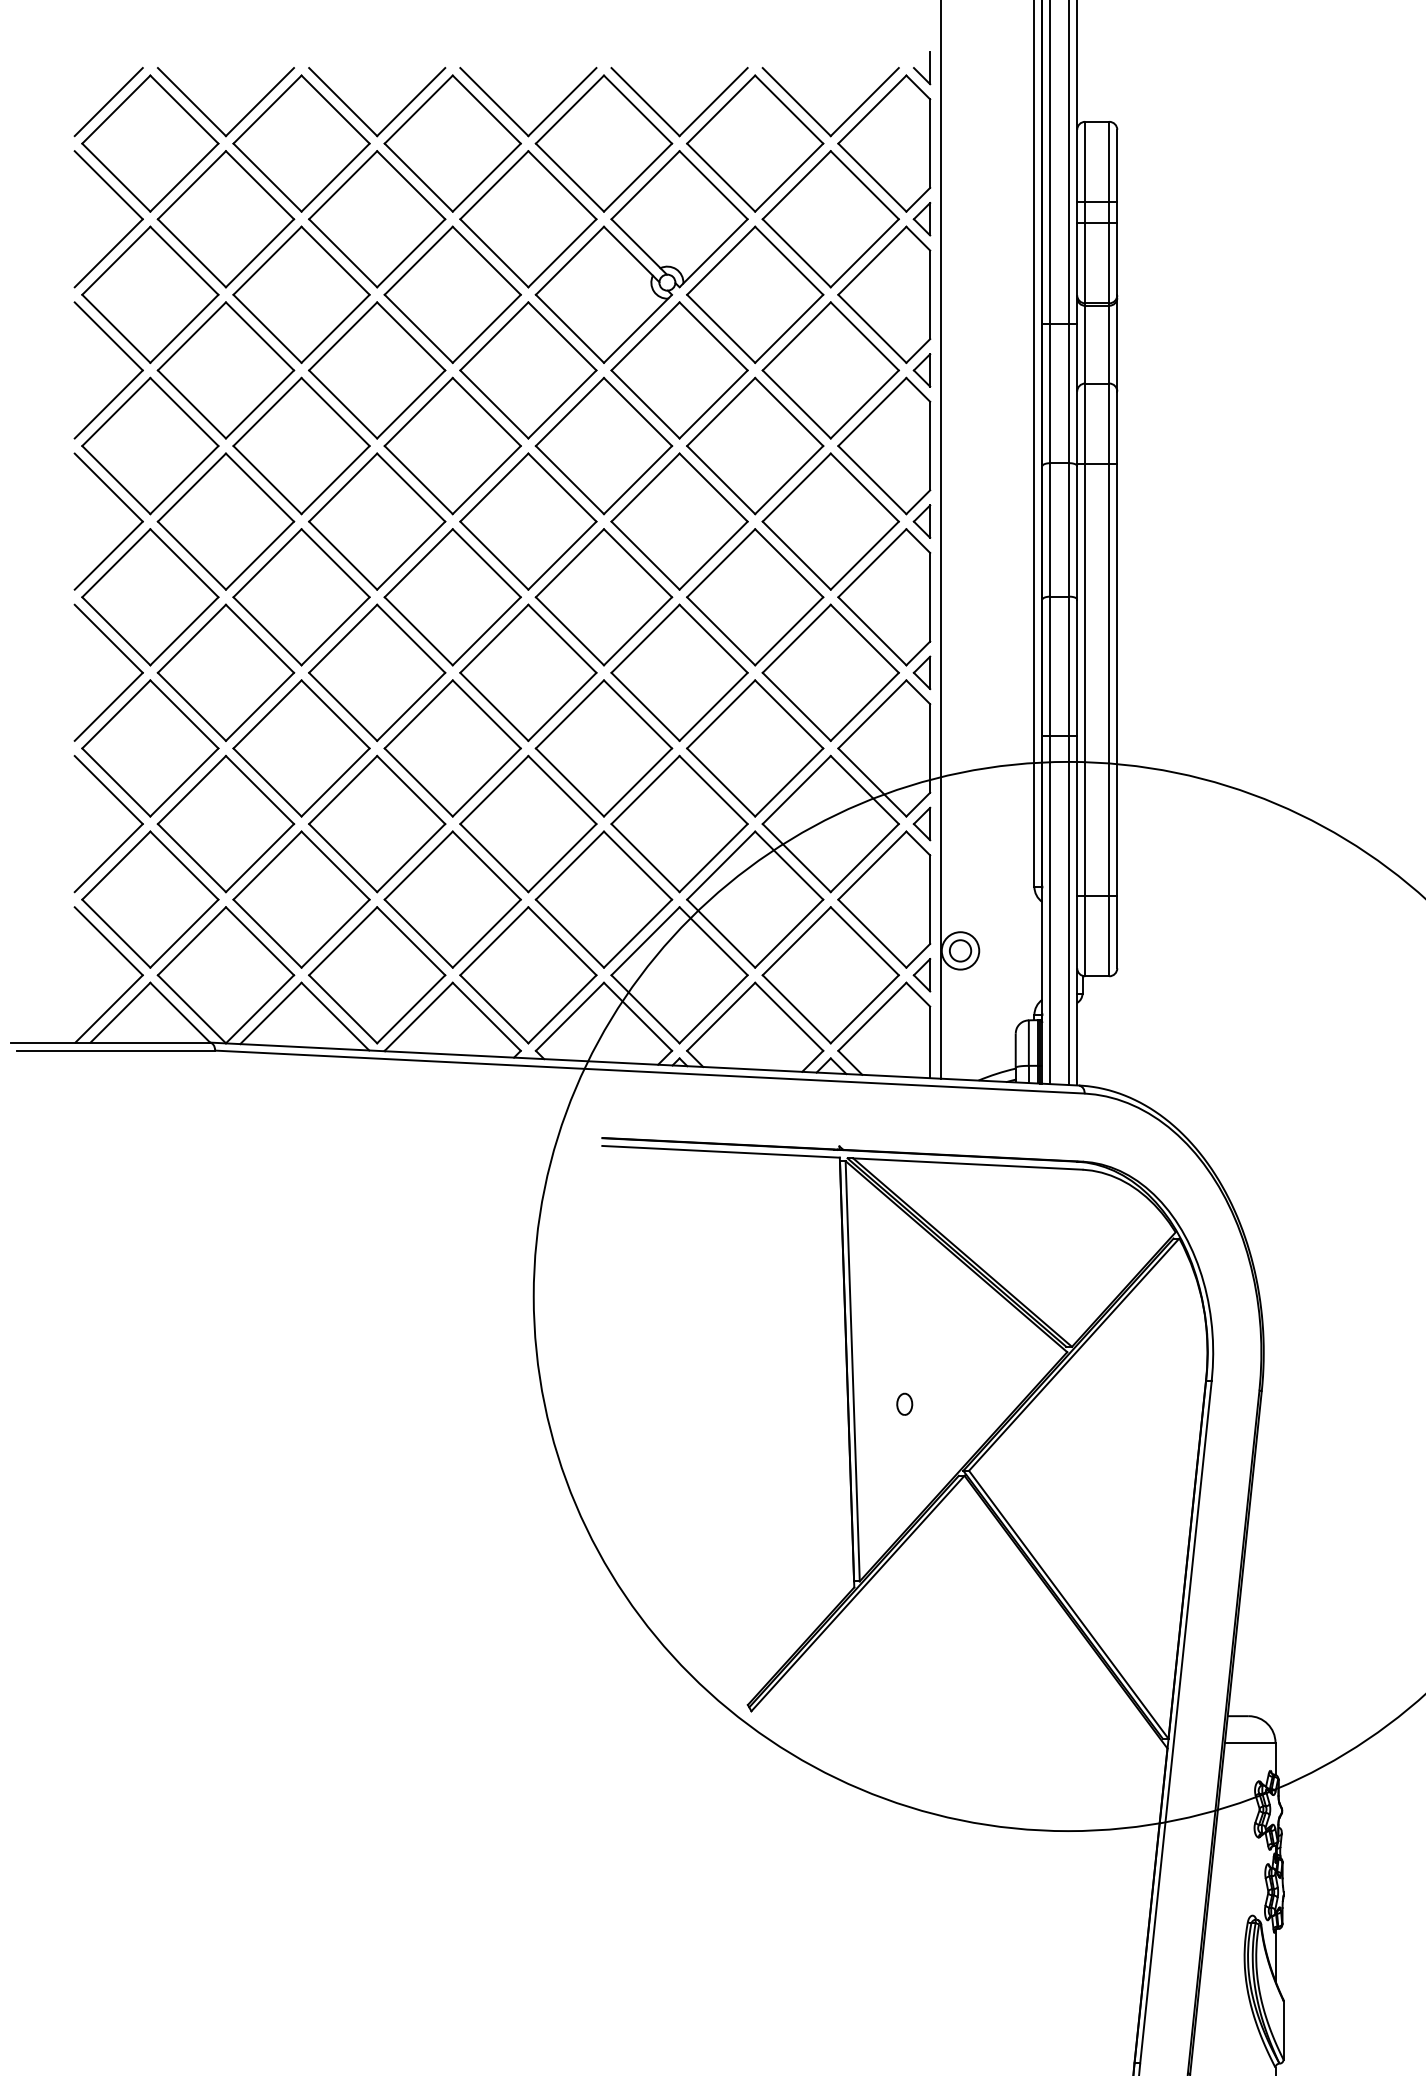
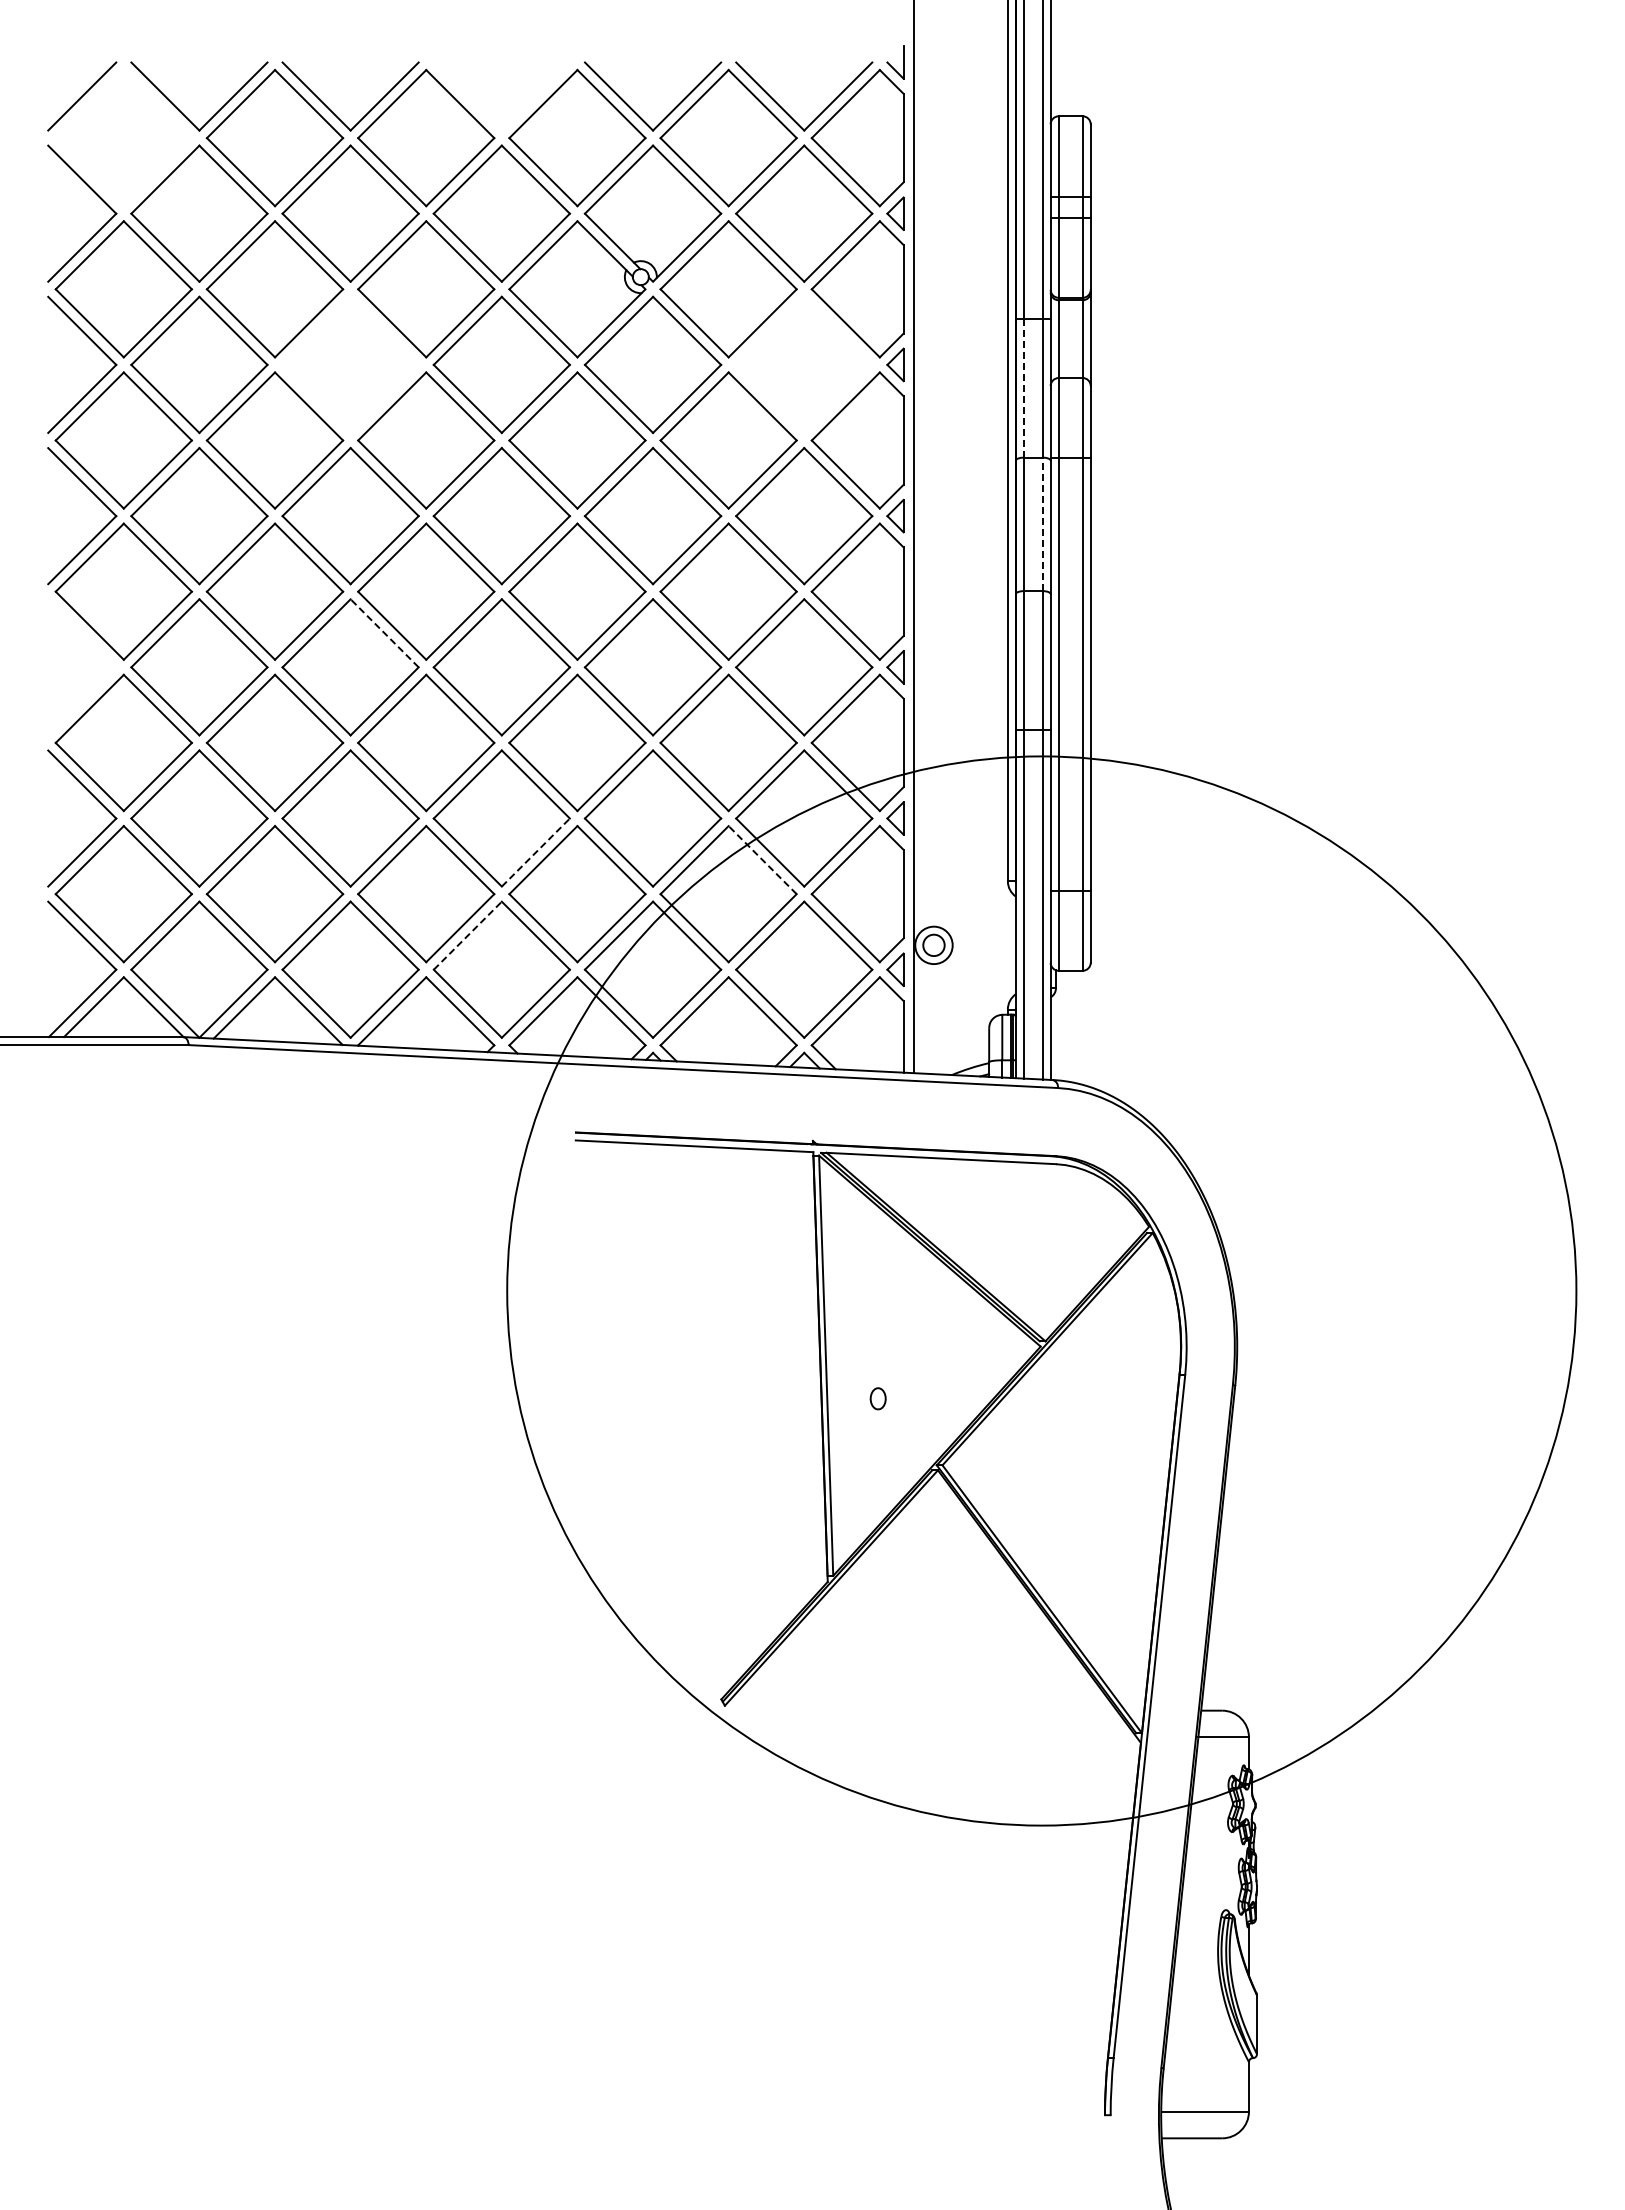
part: (512, 118) -> (485, 112), removed
part: (150, 143) -> (123, 137), removed
part: (377, 370) -> (350, 364), removed
part: (831, 370) -> (804, 364), removed
line: (1050, 394) -> (1023, 388), solid -> dashed
line: (1069, 530) -> (1042, 524), solid -> dashed
line: (411, 638) -> (384, 632), solid -> dashed
part: (125, 689) -> (98, 683), removed
line: (563, 858) -> (536, 852), solid -> dashed
line: (789, 865) -> (762, 859), solid -> dashed
line: (495, 941) -> (468, 935), solid -> dashed

